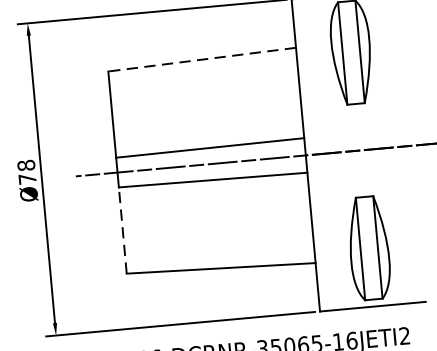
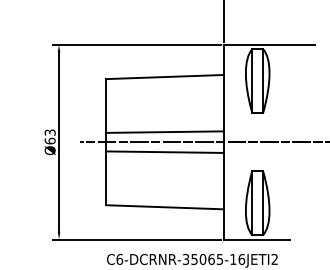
line: (201, 60) -> (164, 77), dashed -> solid
text: (25, 171) -> (49, 136), Ø78 -> Ø63
line: (123, 230) -> (106, 178), dashed -> solid

